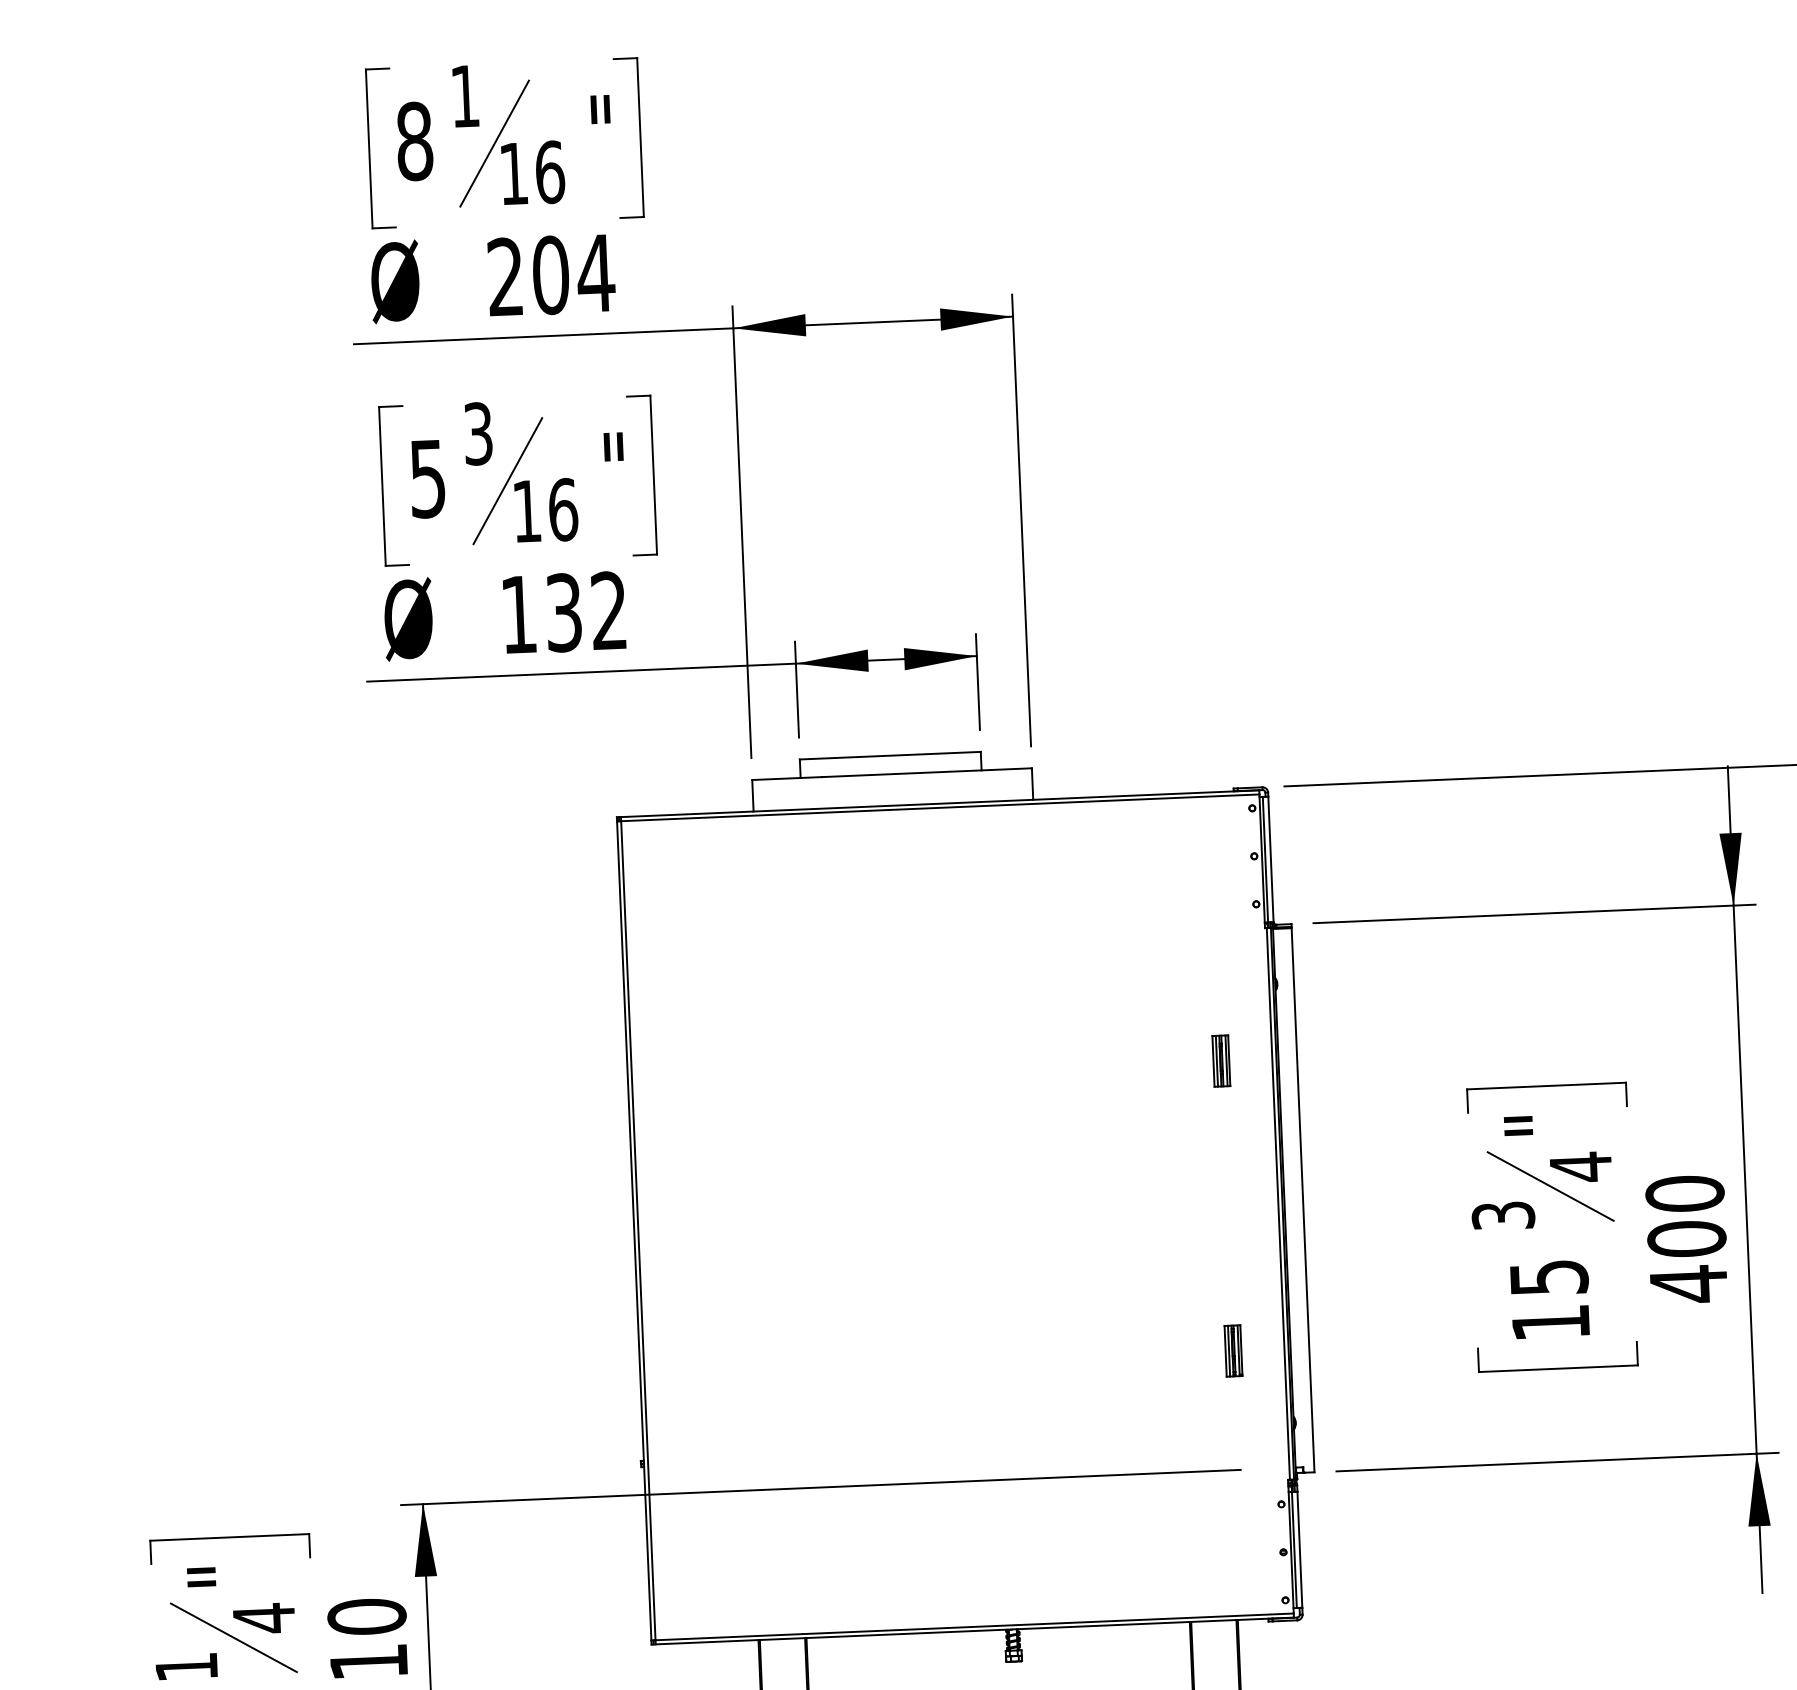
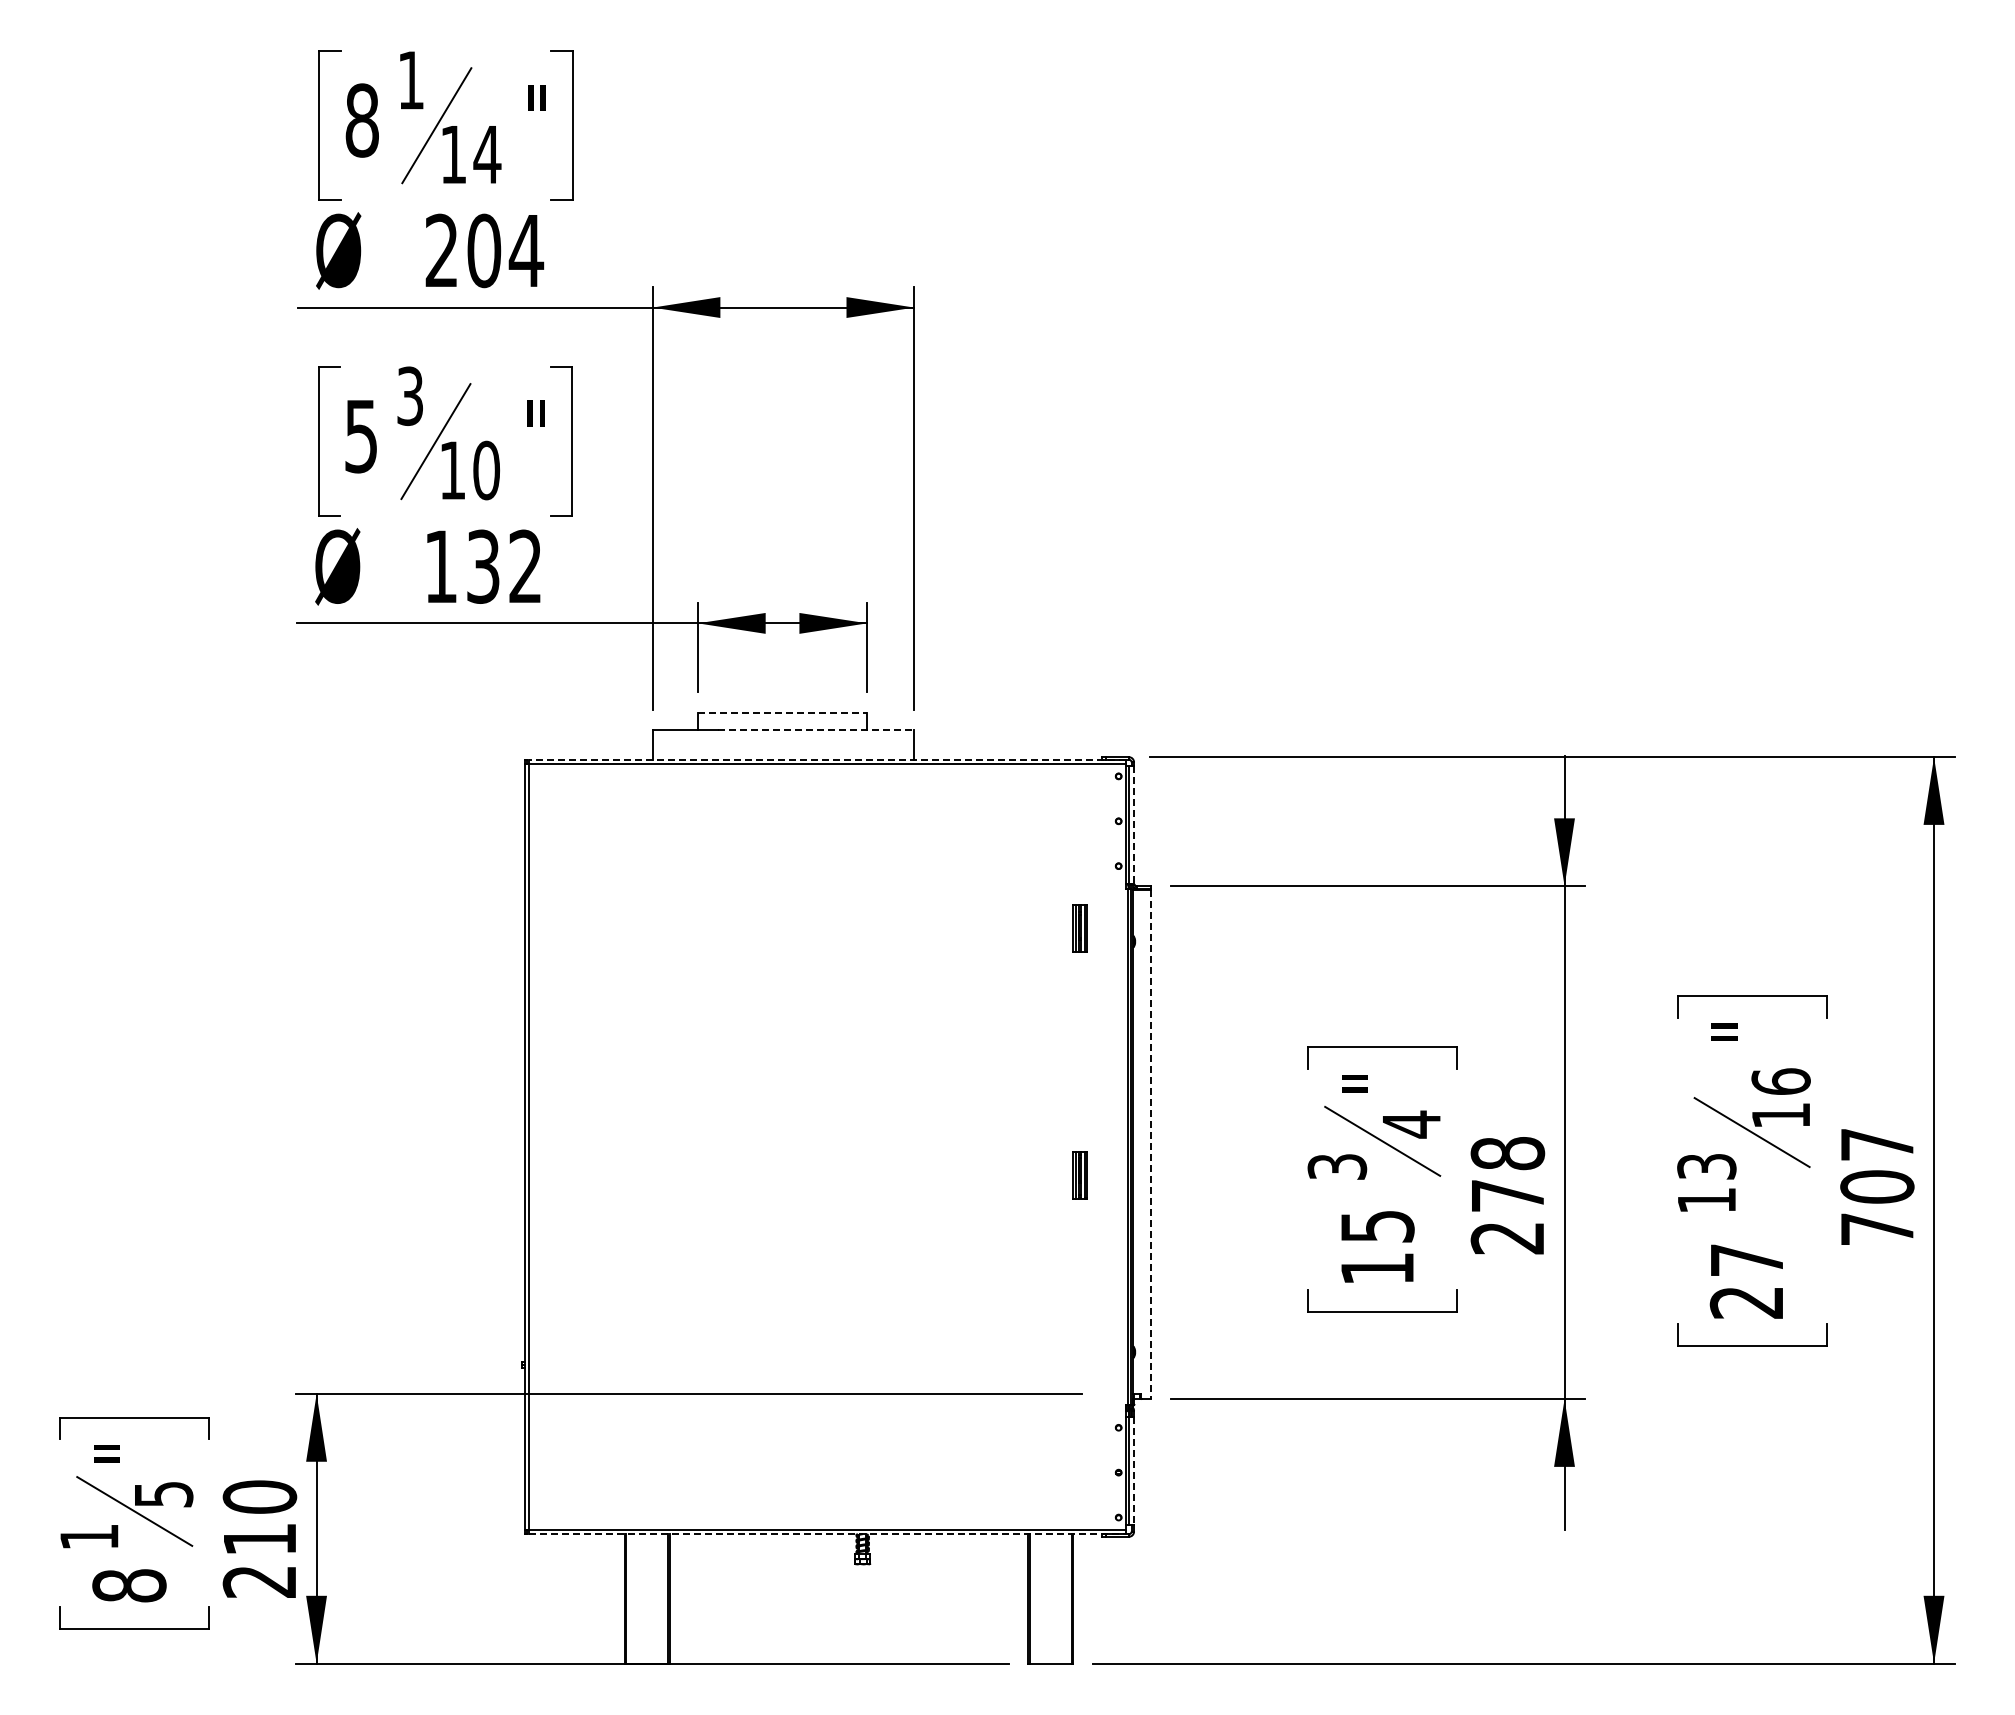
text: (550, 172) -> (487, 154), 16 -> 14
text: (563, 509) -> (486, 470), 16 -> 10
line: (890, 756) -> (782, 713), solid -> dashed
line: (927, 772) -> (816, 730), solid -> dashed
line: (940, 803) -> (827, 759), solid -> dashed
line: (1271, 859) -> (1134, 824), solid -> dashed
part: (1220, 1061) -> (1079, 928), moved
line: (1302, 1200) -> (1150, 1144), solid -> dashed
text: (1686, 1238) -> (1507, 1195), 400 -> 278
part: (1233, 1350) -> (1079, 1175), moved
line: (1300, 1550) -> (1134, 1471), solid -> dashed
text: (264, 1618) -> (164, 1494), 4 -> 5
line: (975, 1631) -> (827, 1534), solid -> dashed

